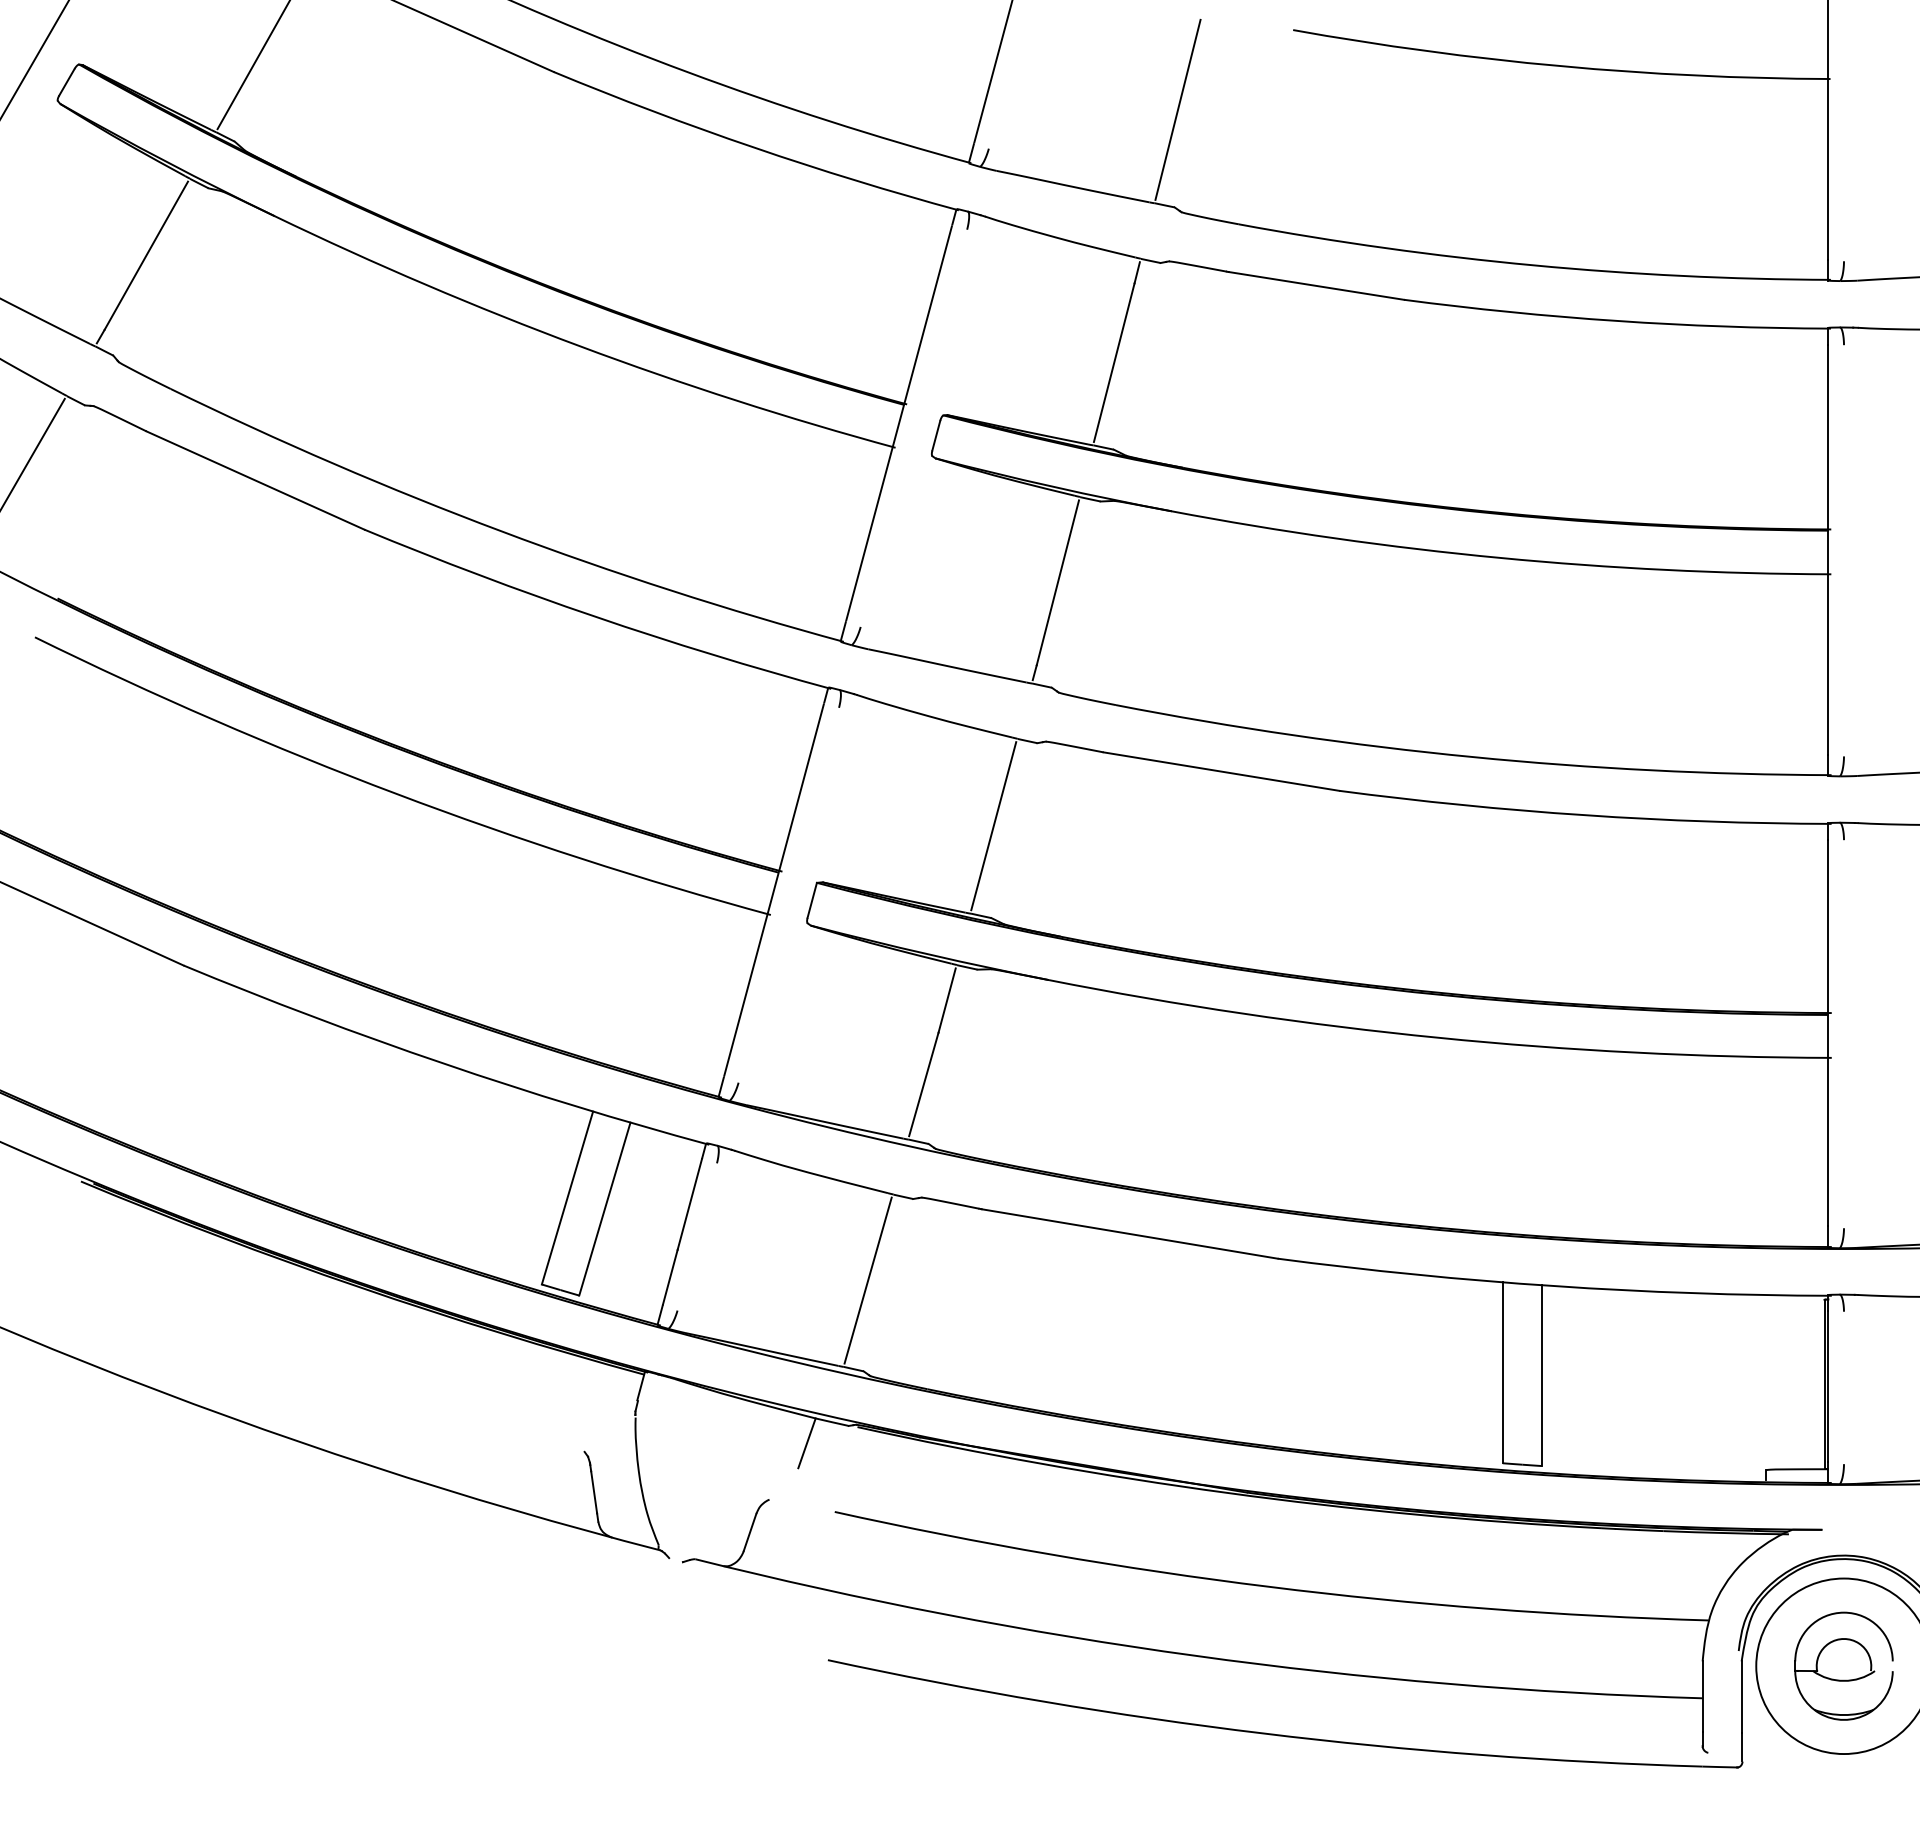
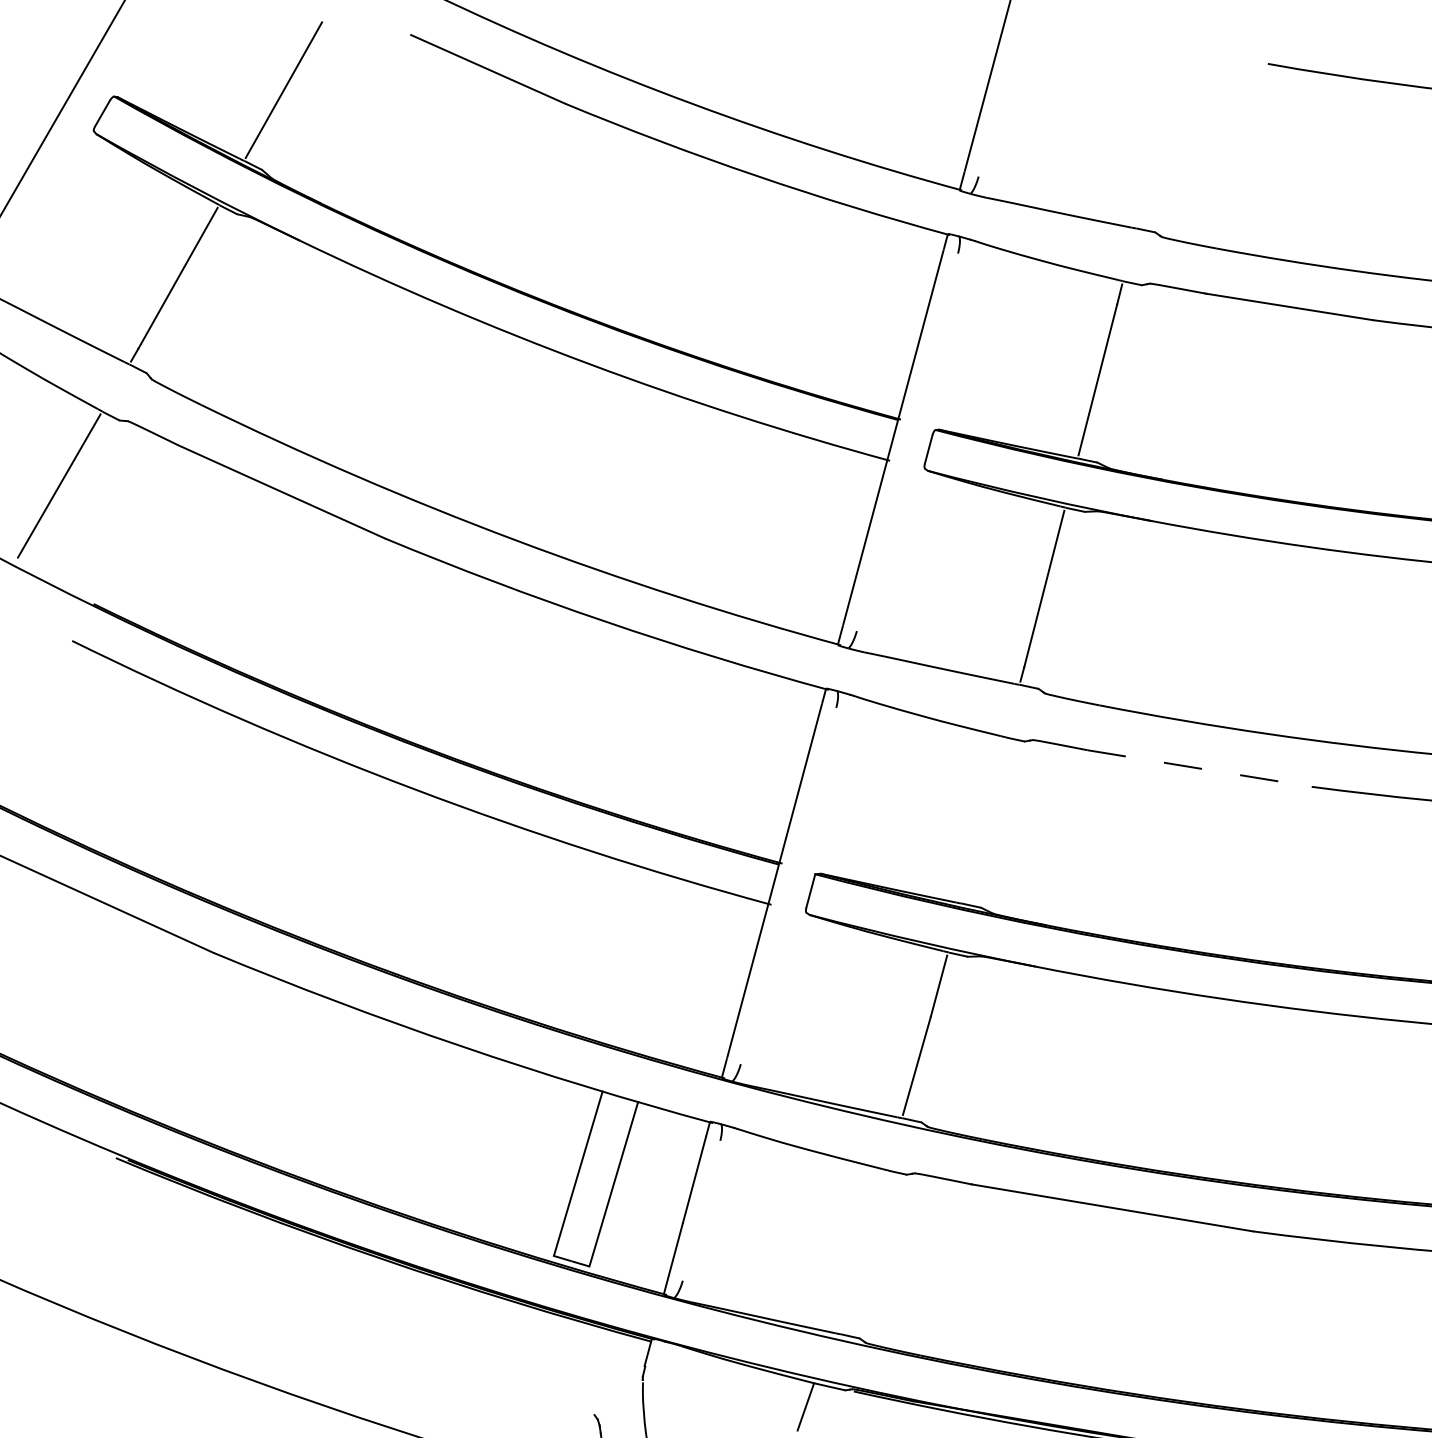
line: (1177, 109) -> (1157, 139), removed
line: (1221, 771) -> (1199, 768), solid -> dashed
line: (993, 826) -> (983, 820), removed
line: (867, 1280) -> (863, 1252), removed

